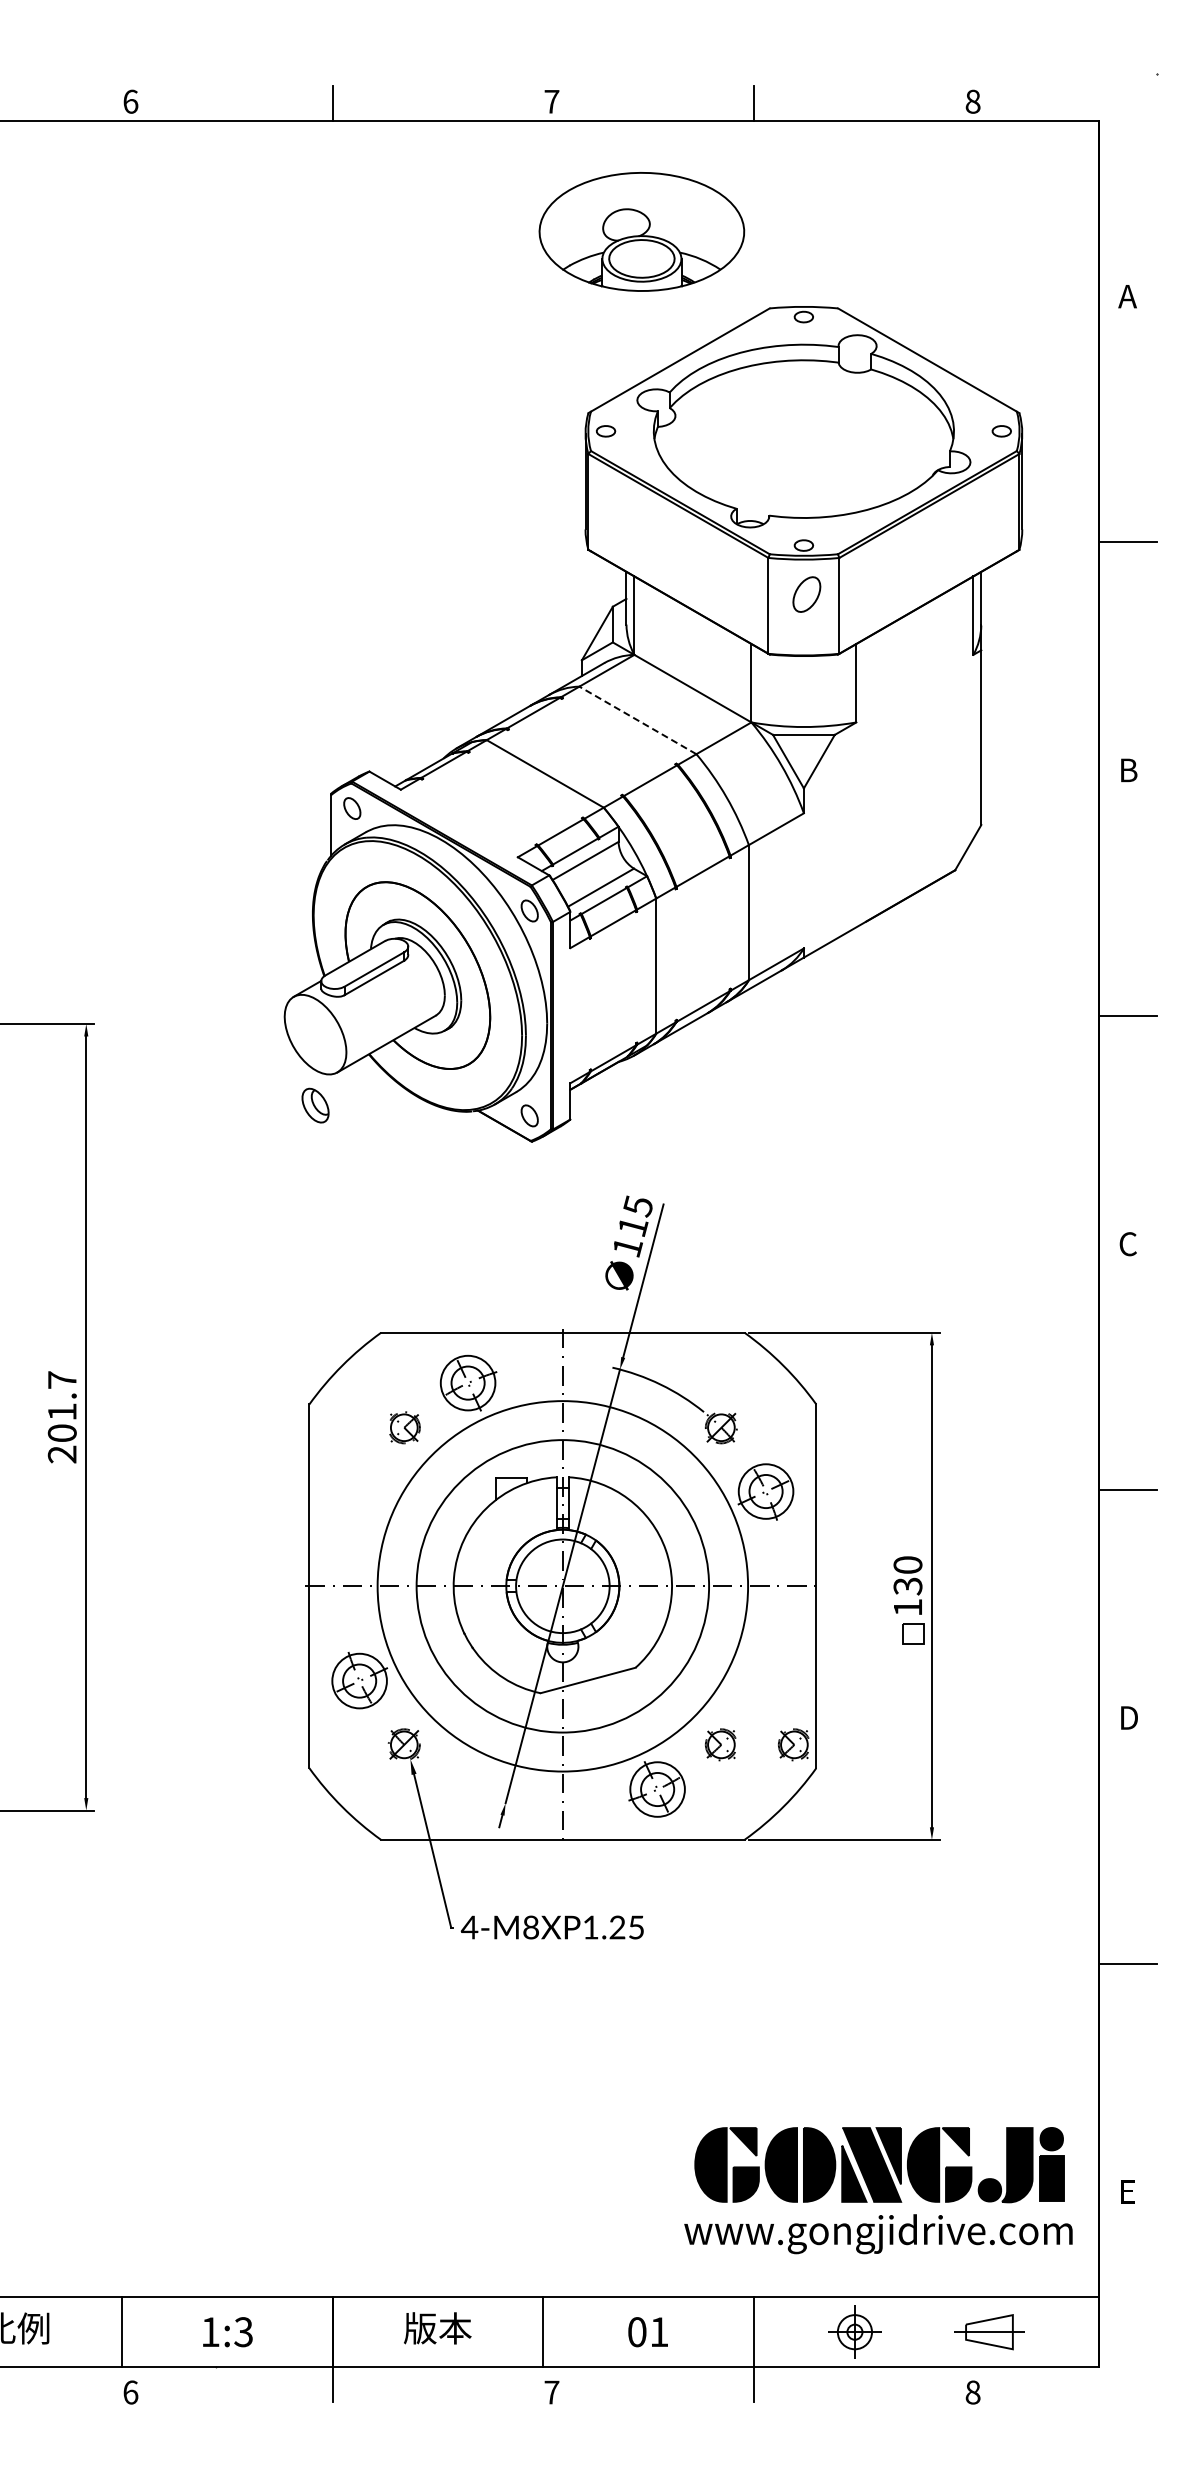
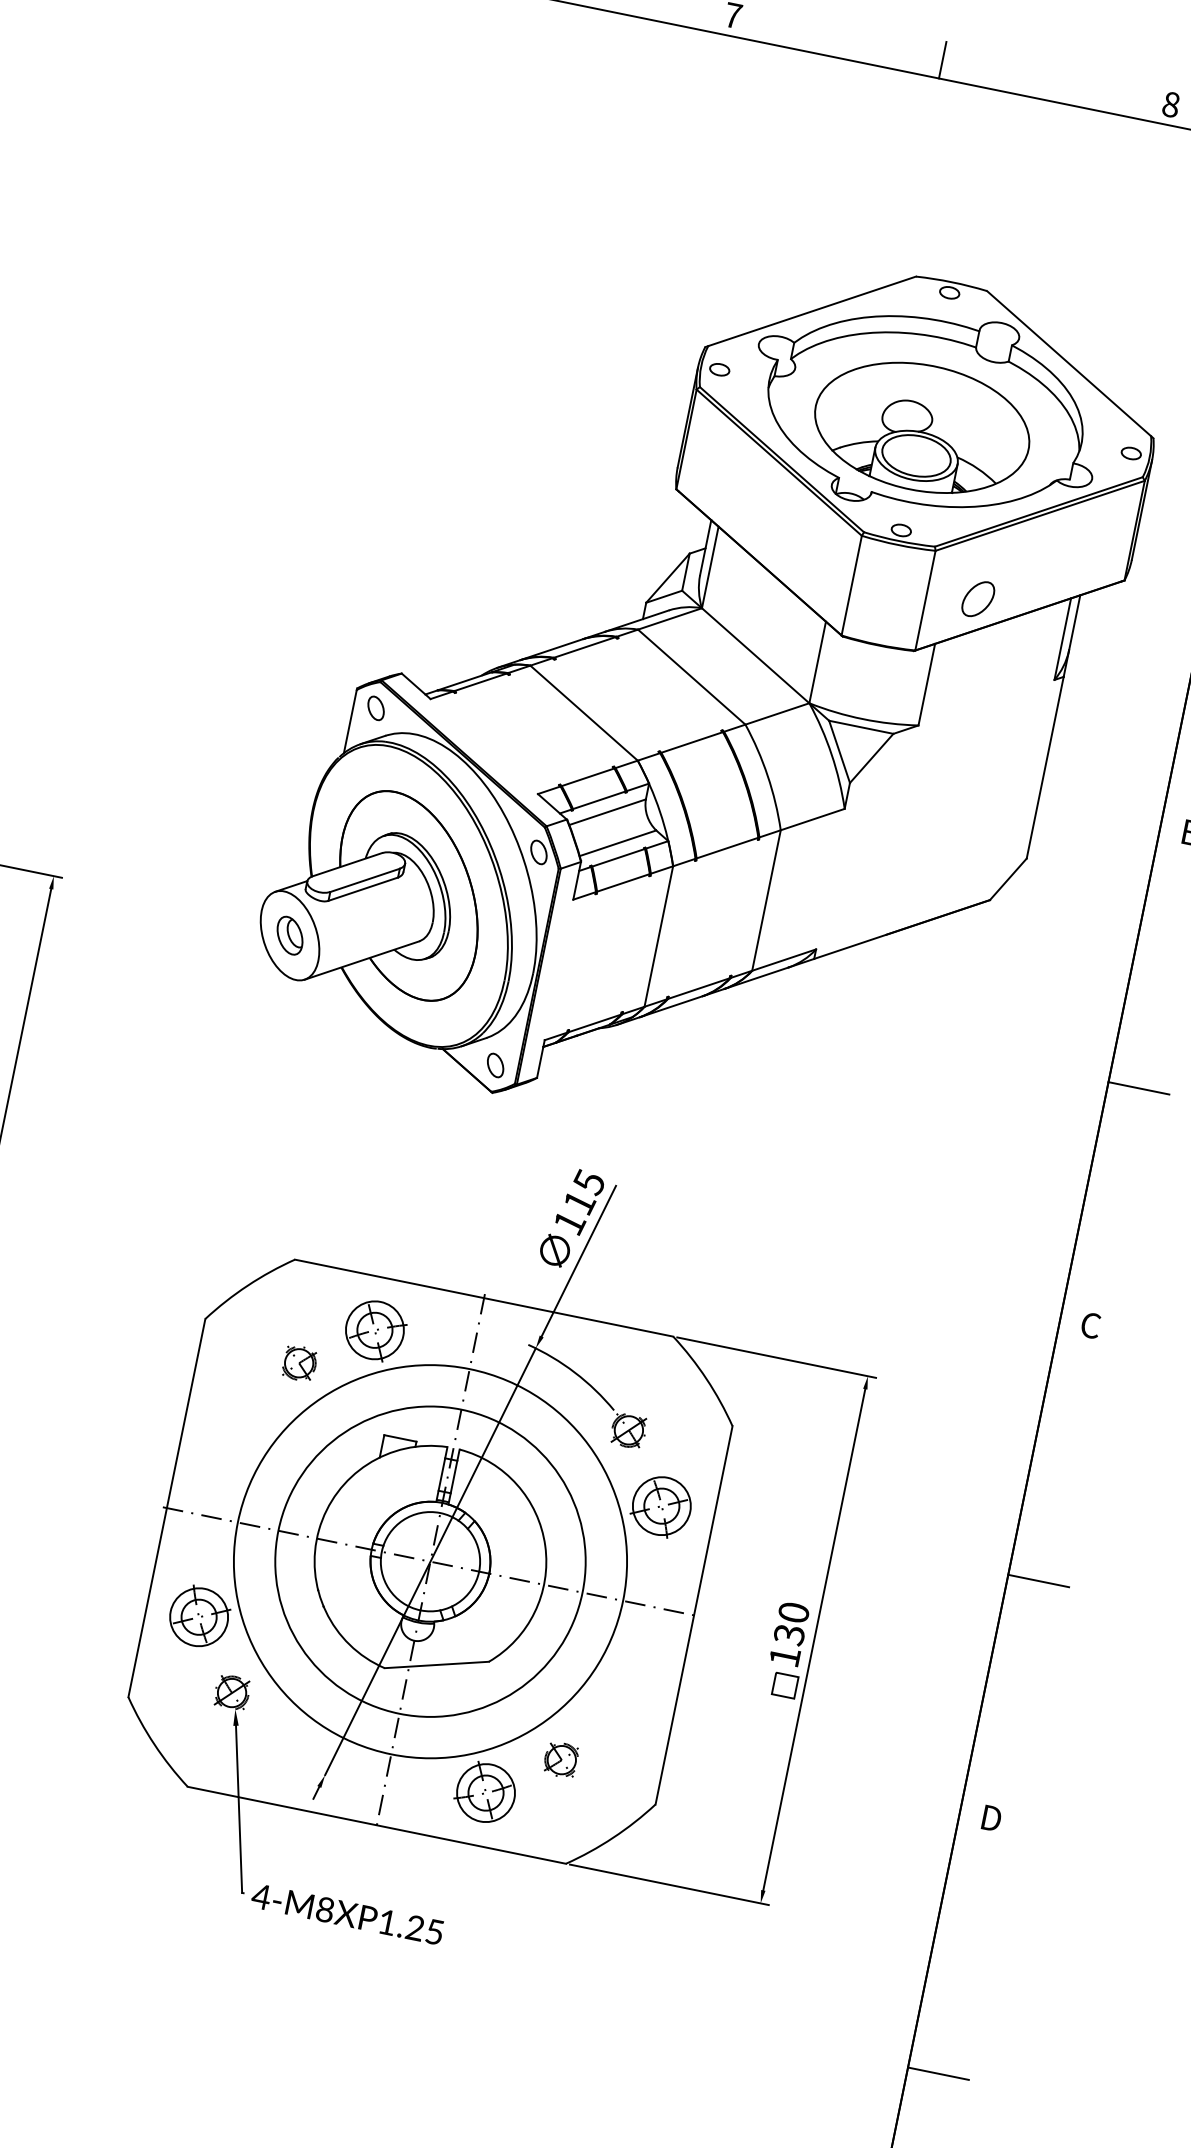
part: (641, 231) -> (921, 427), moved
part: (806, 594) -> (977, 599), moved
line: (637, 720) -> (691, 677), dashed -> solid
part: (315, 1105) -> (290, 935), moved
part: (793, 1744) -> (636, 1775), removed

